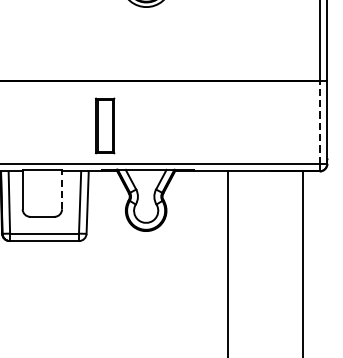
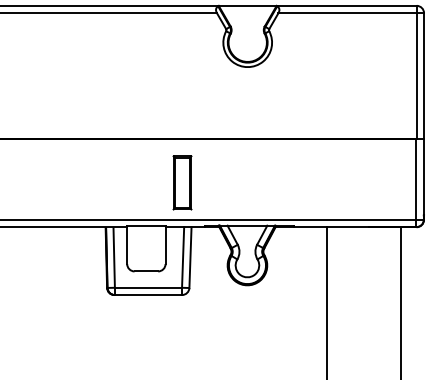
line: (319, 122) -> (416, 179), dashed -> solid
part: (105, 125) -> (182, 182), moved
line: (62, 190) -> (165, 245), dashed -> solid

